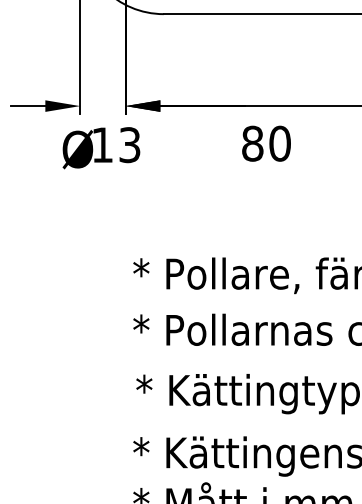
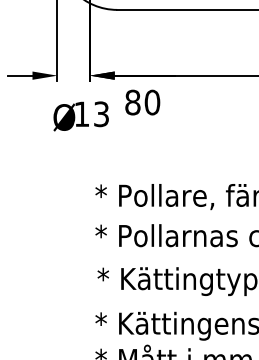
text: (266, 143) -> (142, 102), moved
text: (101, 148) -> (81, 116), moved

